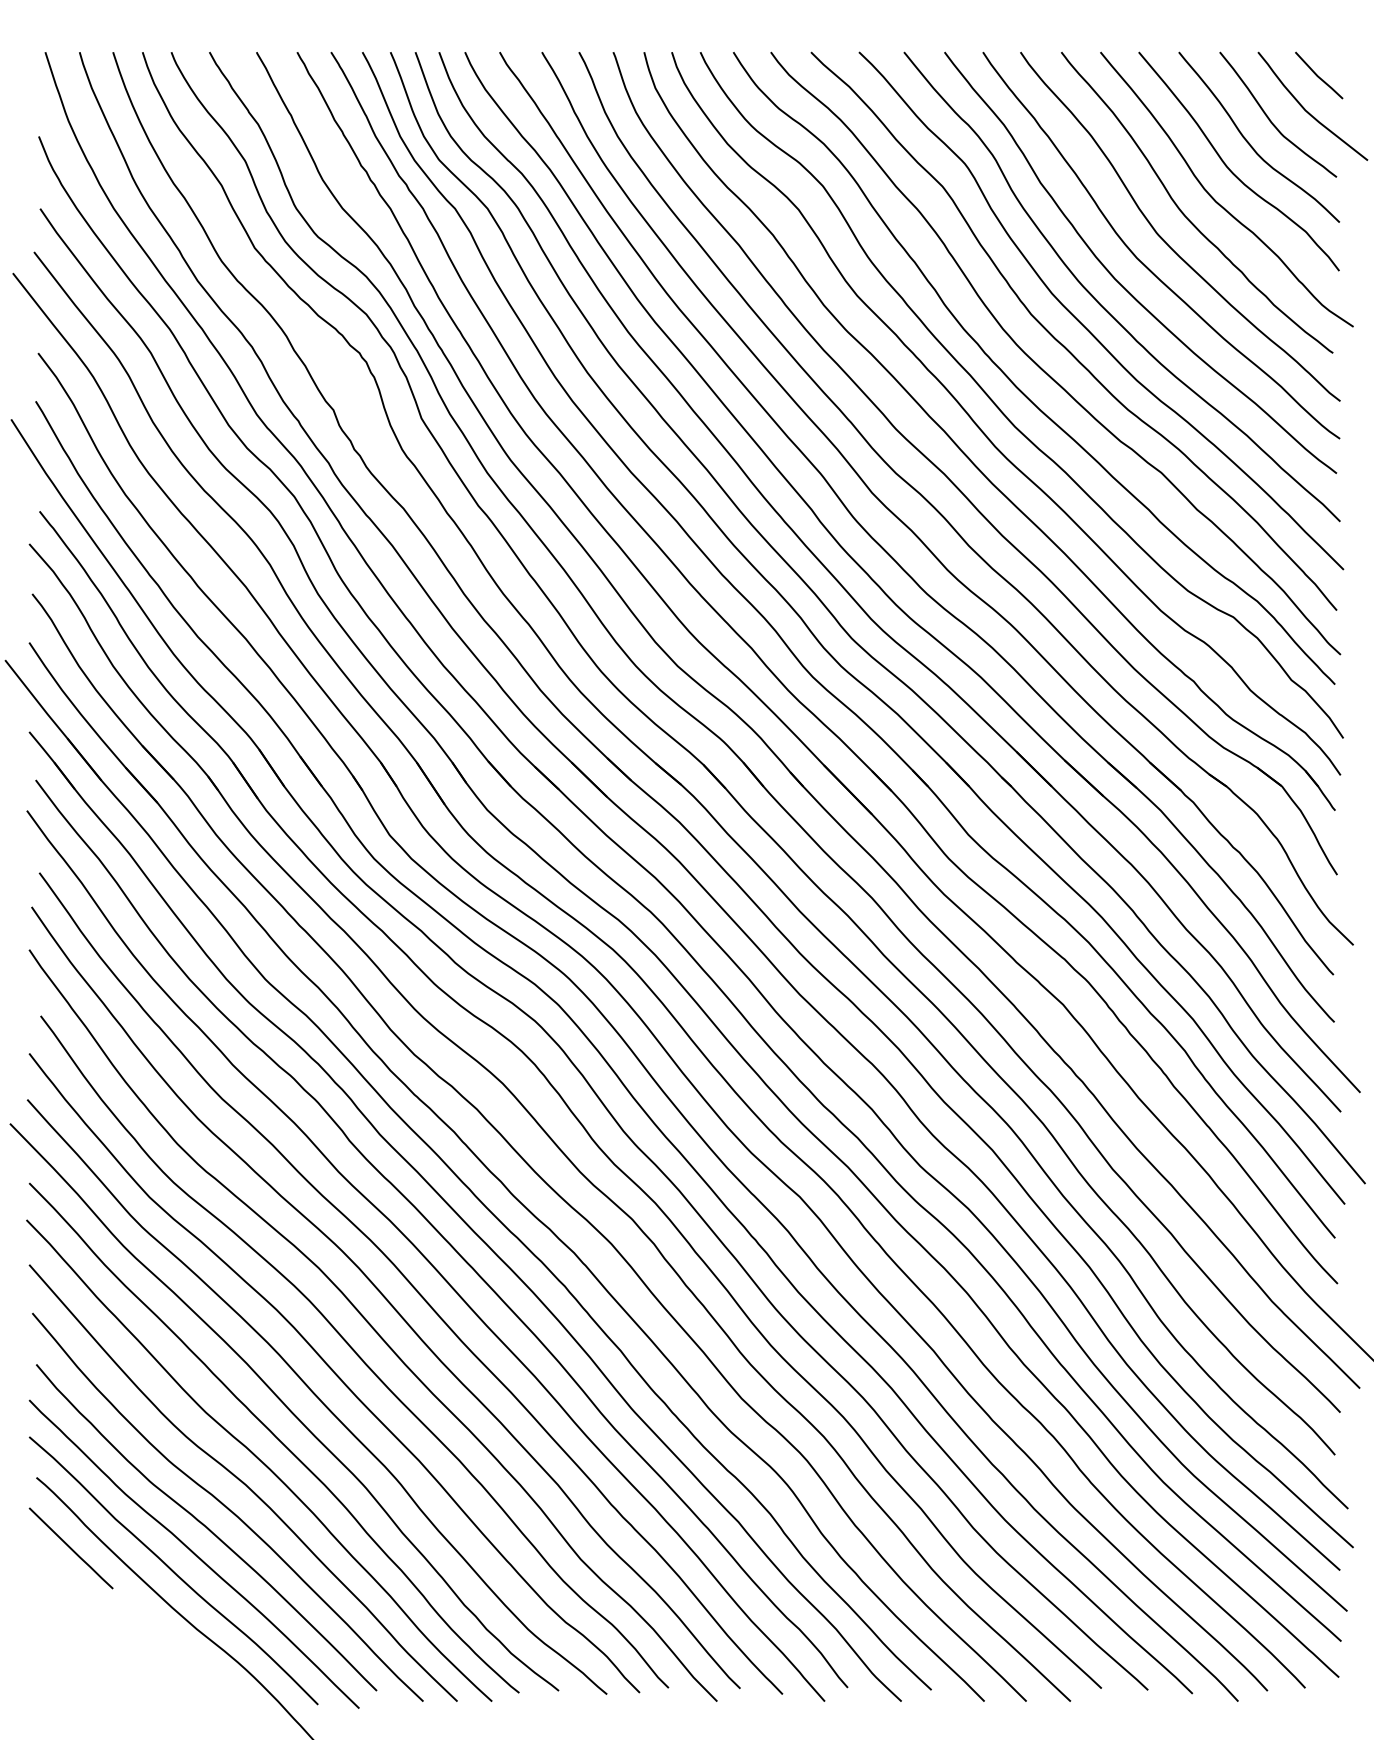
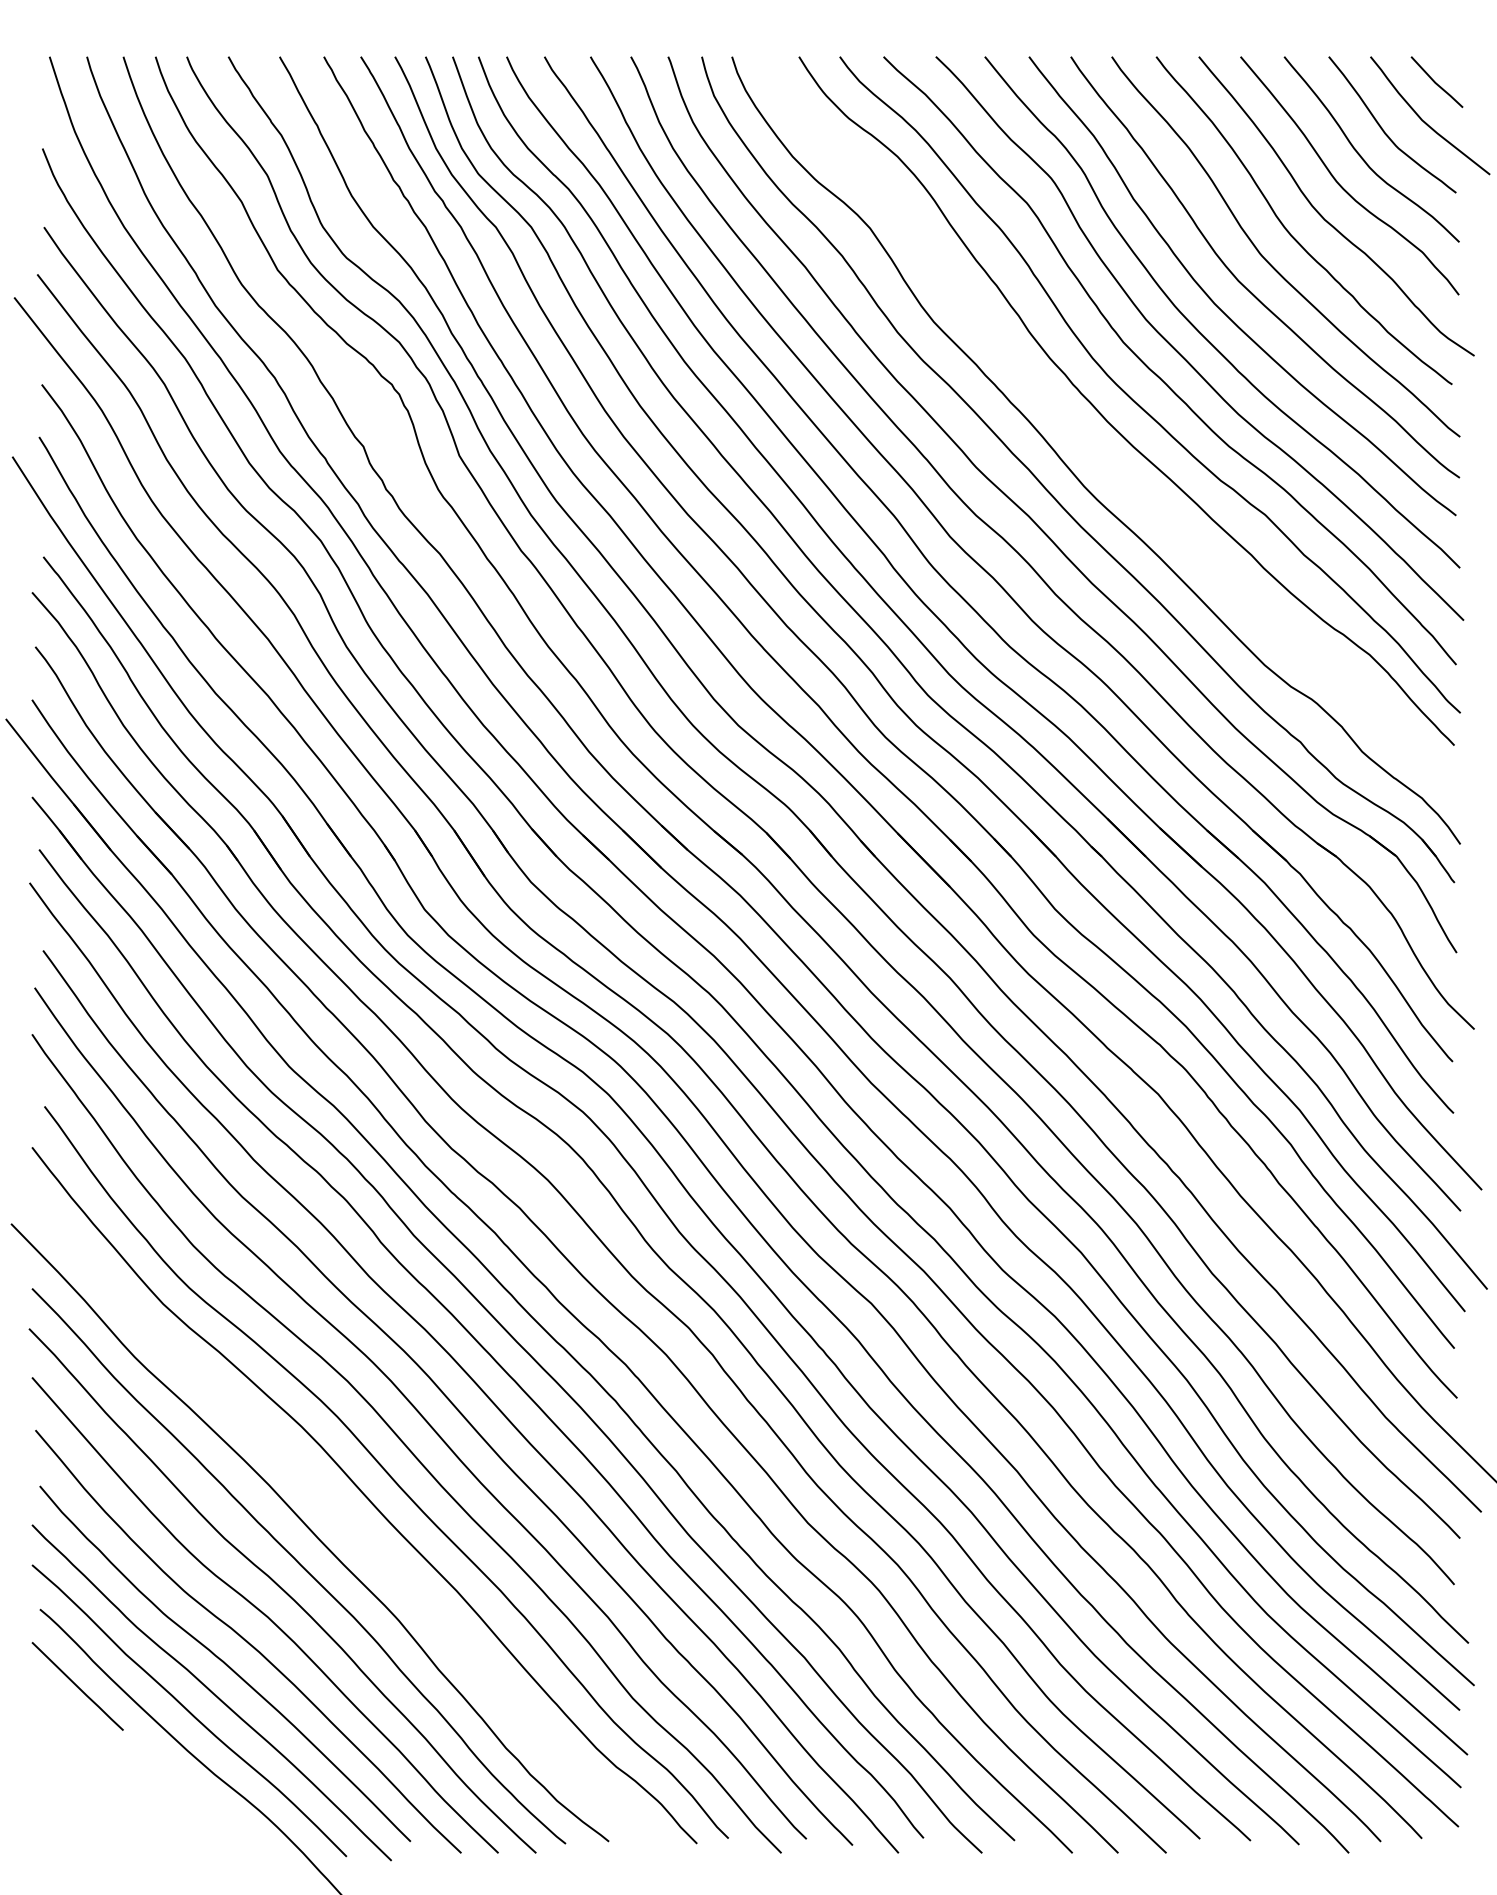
curve: (1003, 412) -> (1093, 449), removed
curve: (316, 1396) -> (344, 1520), removed

